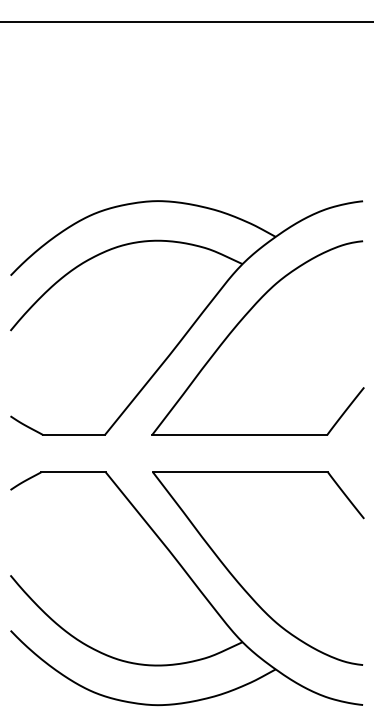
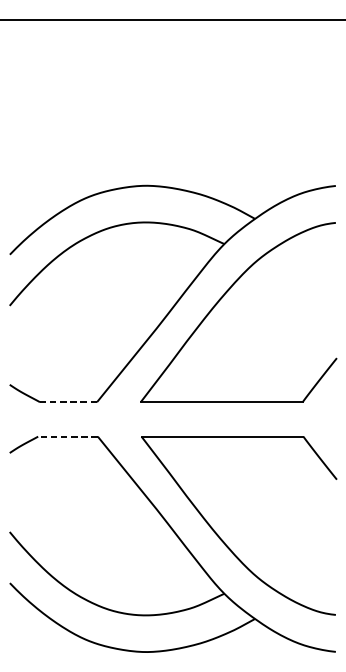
line: (74, 435) -> (68, 402), solid -> dashed
line: (73, 472) -> (68, 436), solid -> dashed

